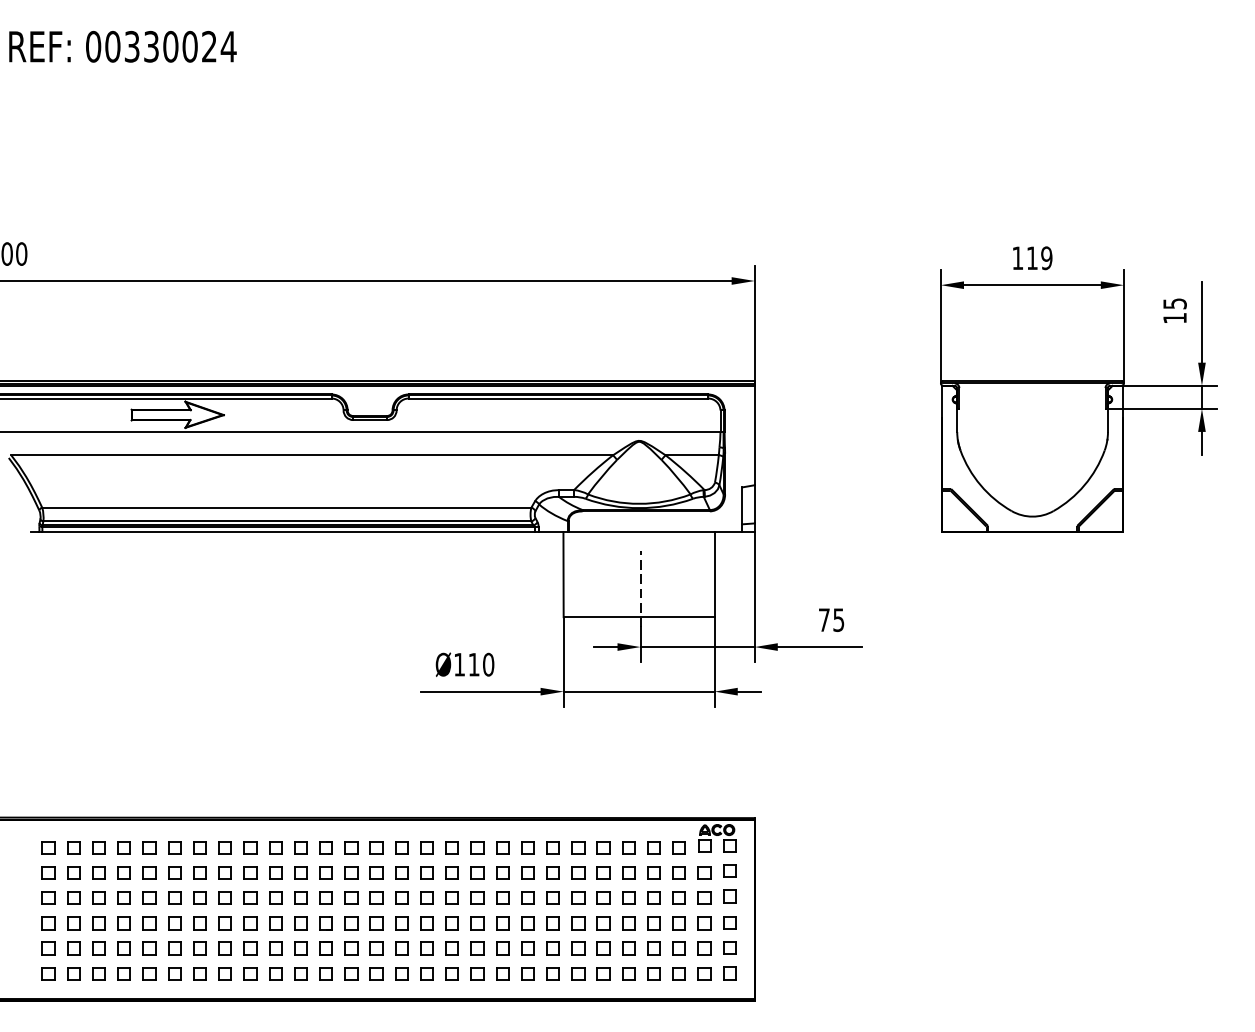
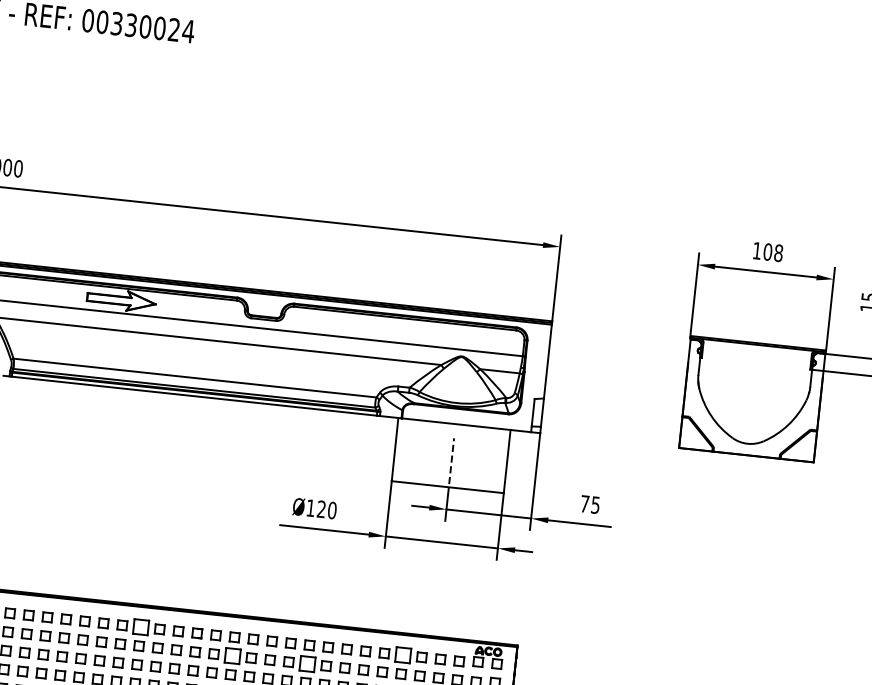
text: (1039, 258) -> (773, 252), 119 -> 108
text: (473, 664) -> (321, 509), Ø110 -> Ø120
part: (250, 847) -> (141, 627), size x1.6
part: (603, 847) -> (403, 655), size x1.6
part: (376, 872) -> (232, 655), size x1.6
part: (477, 872) -> (307, 663), size x1.6

